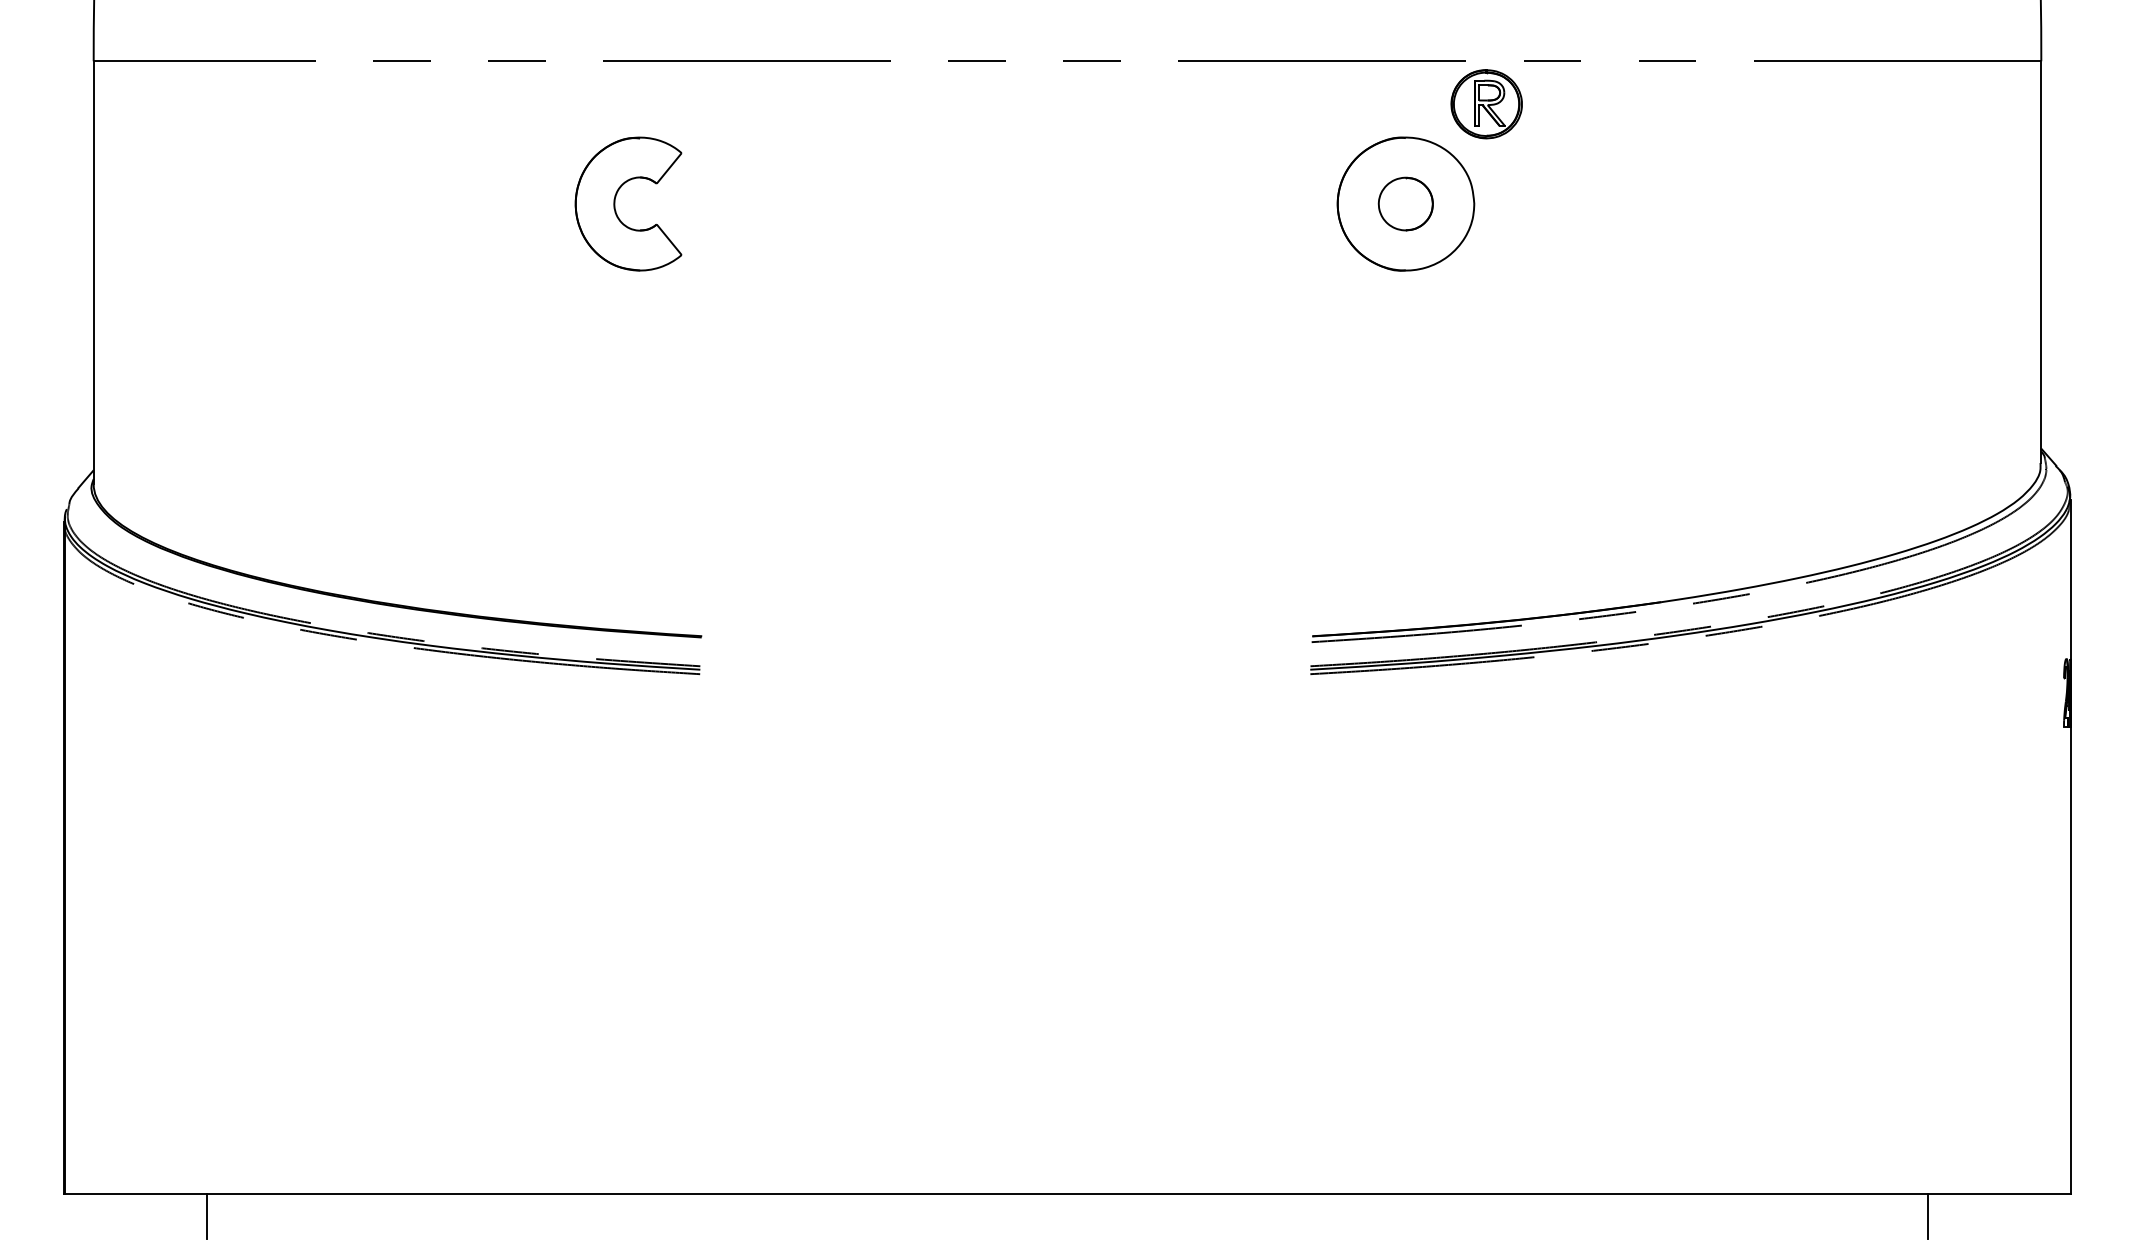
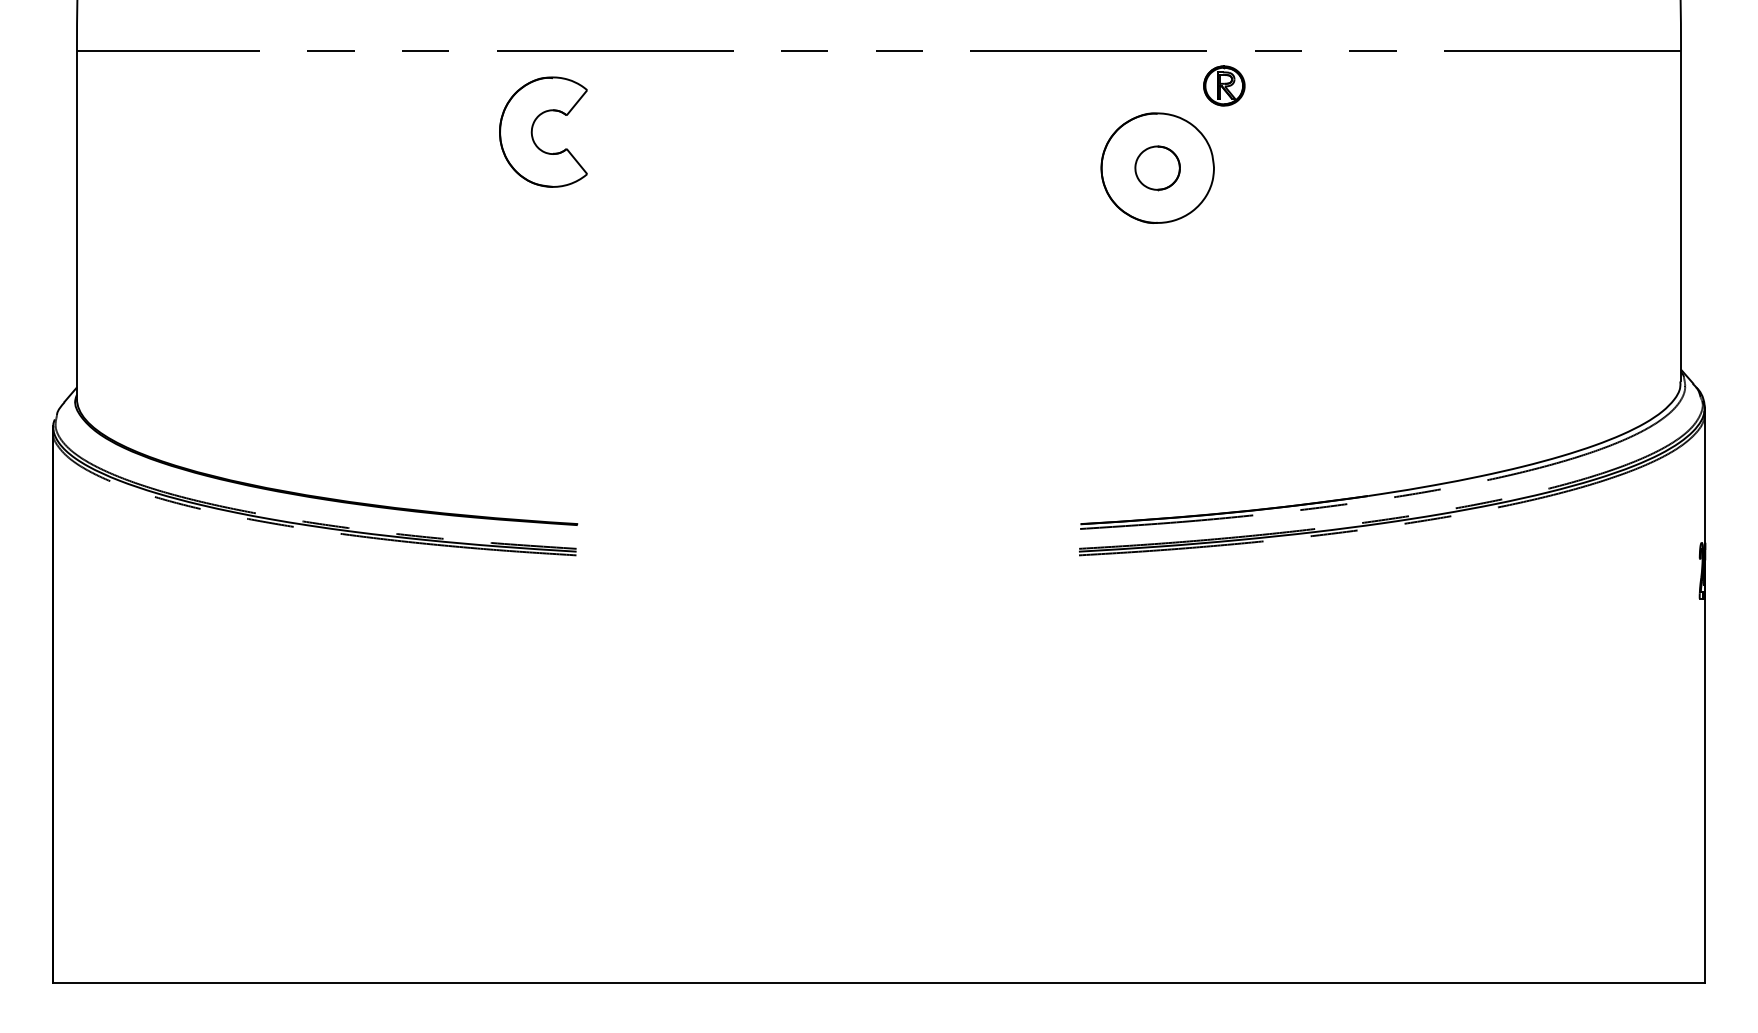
part: (1487, 103) -> (1224, 85), size x0.7
part: (616, 198) -> (533, 127), moved
line: (207, 1215) -> (170, 1001), removed
line: (1927, 1215) -> (1587, 1001), removed

